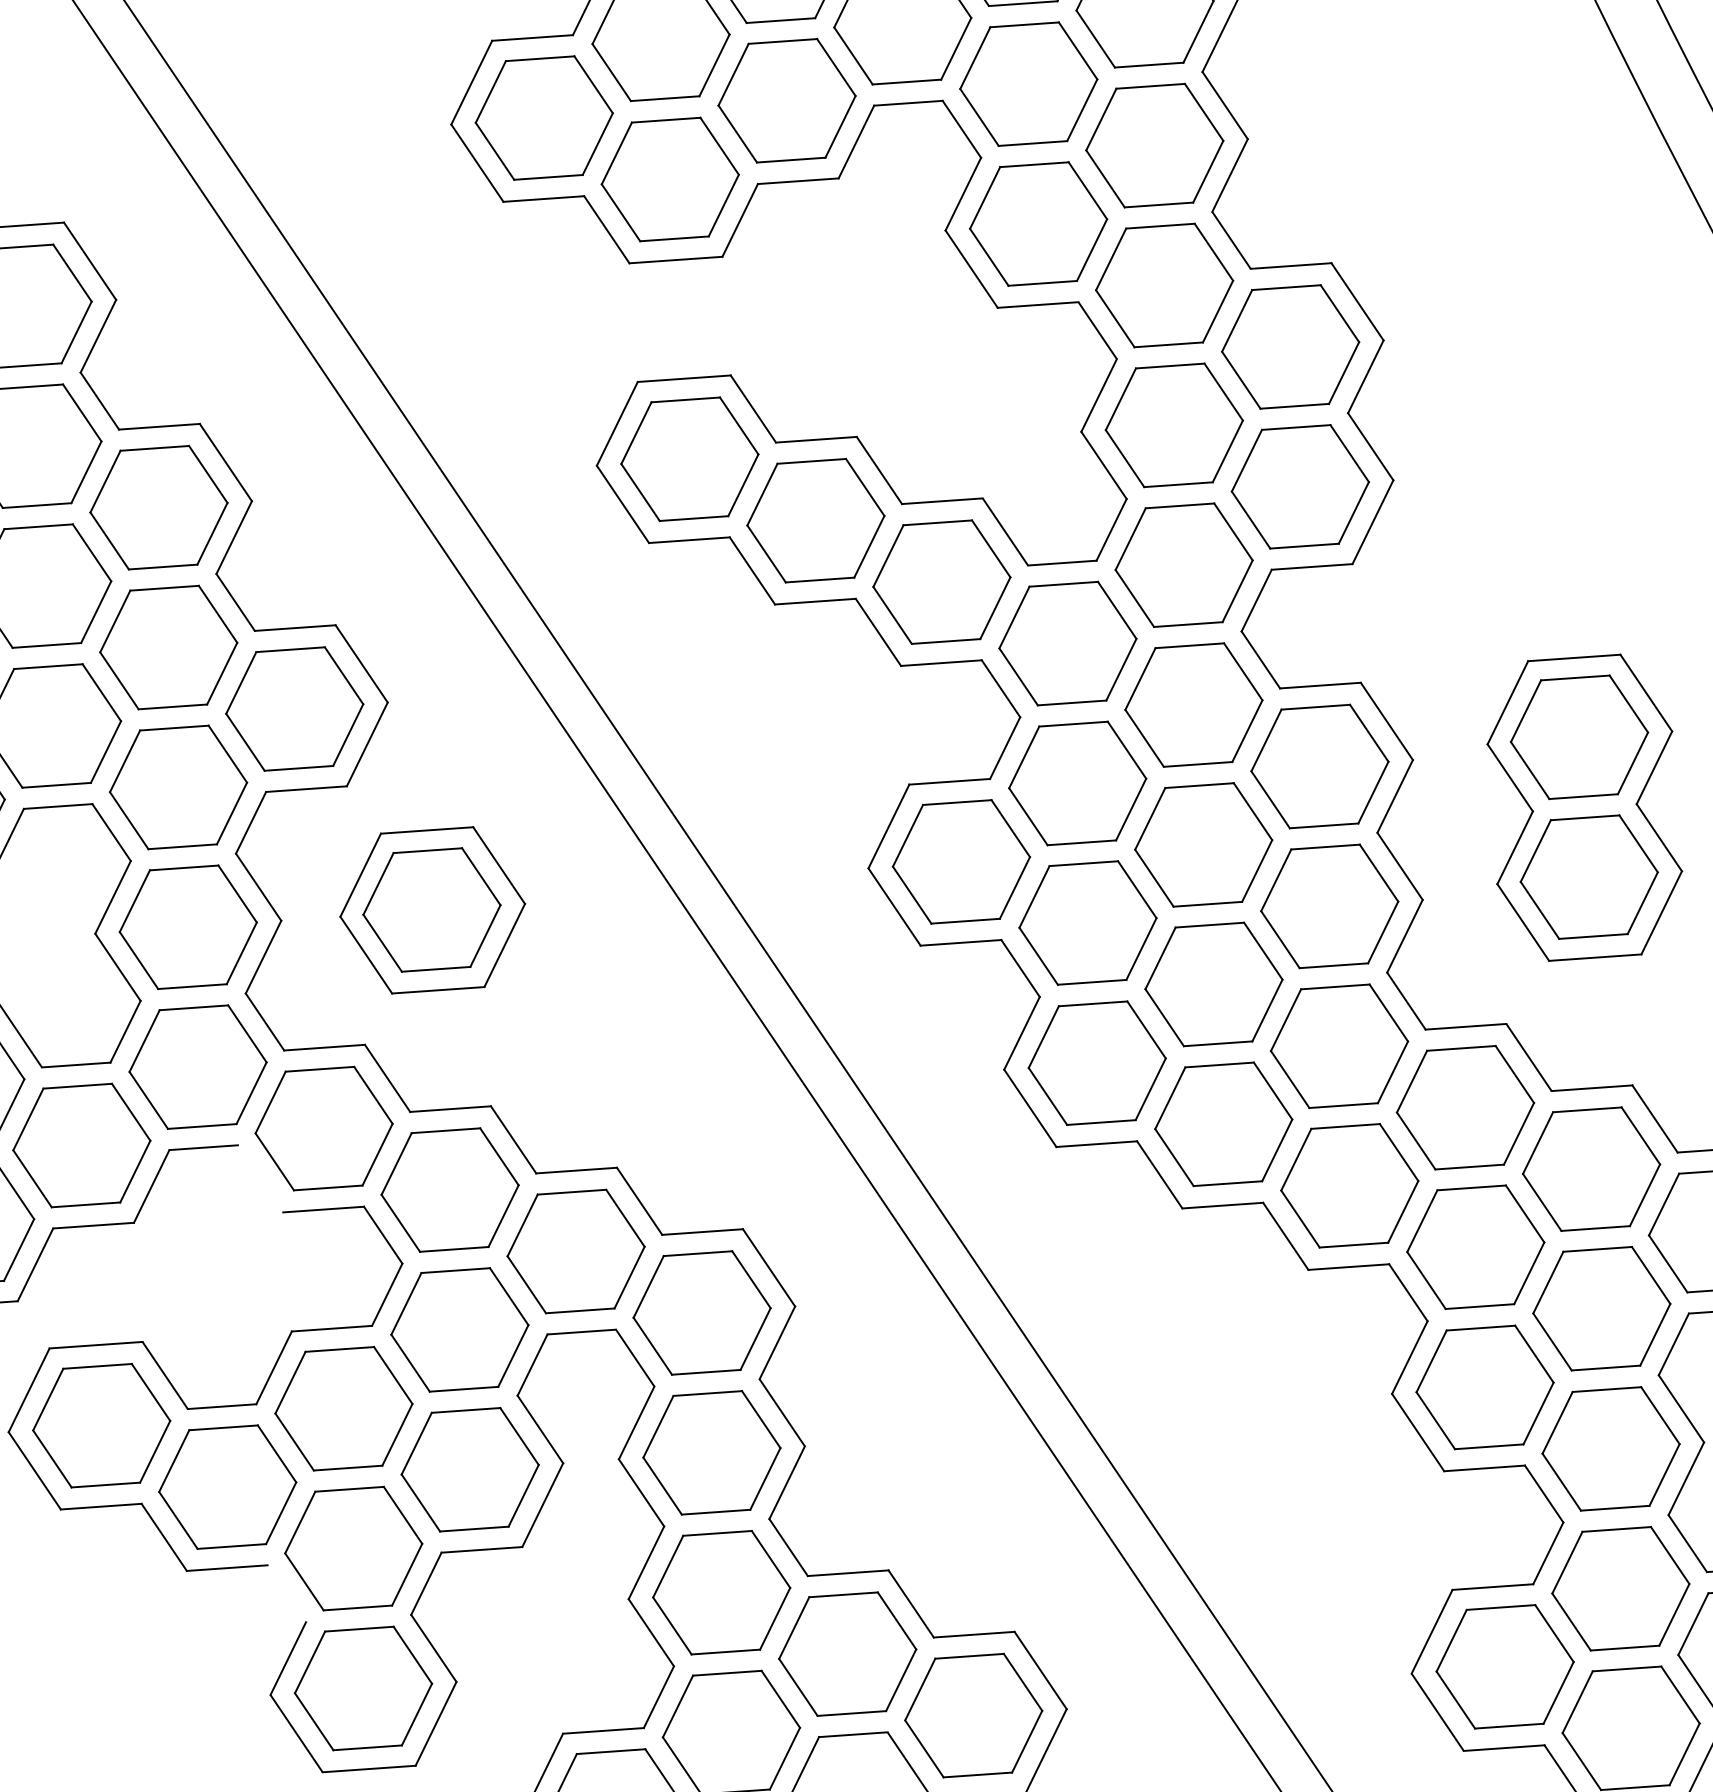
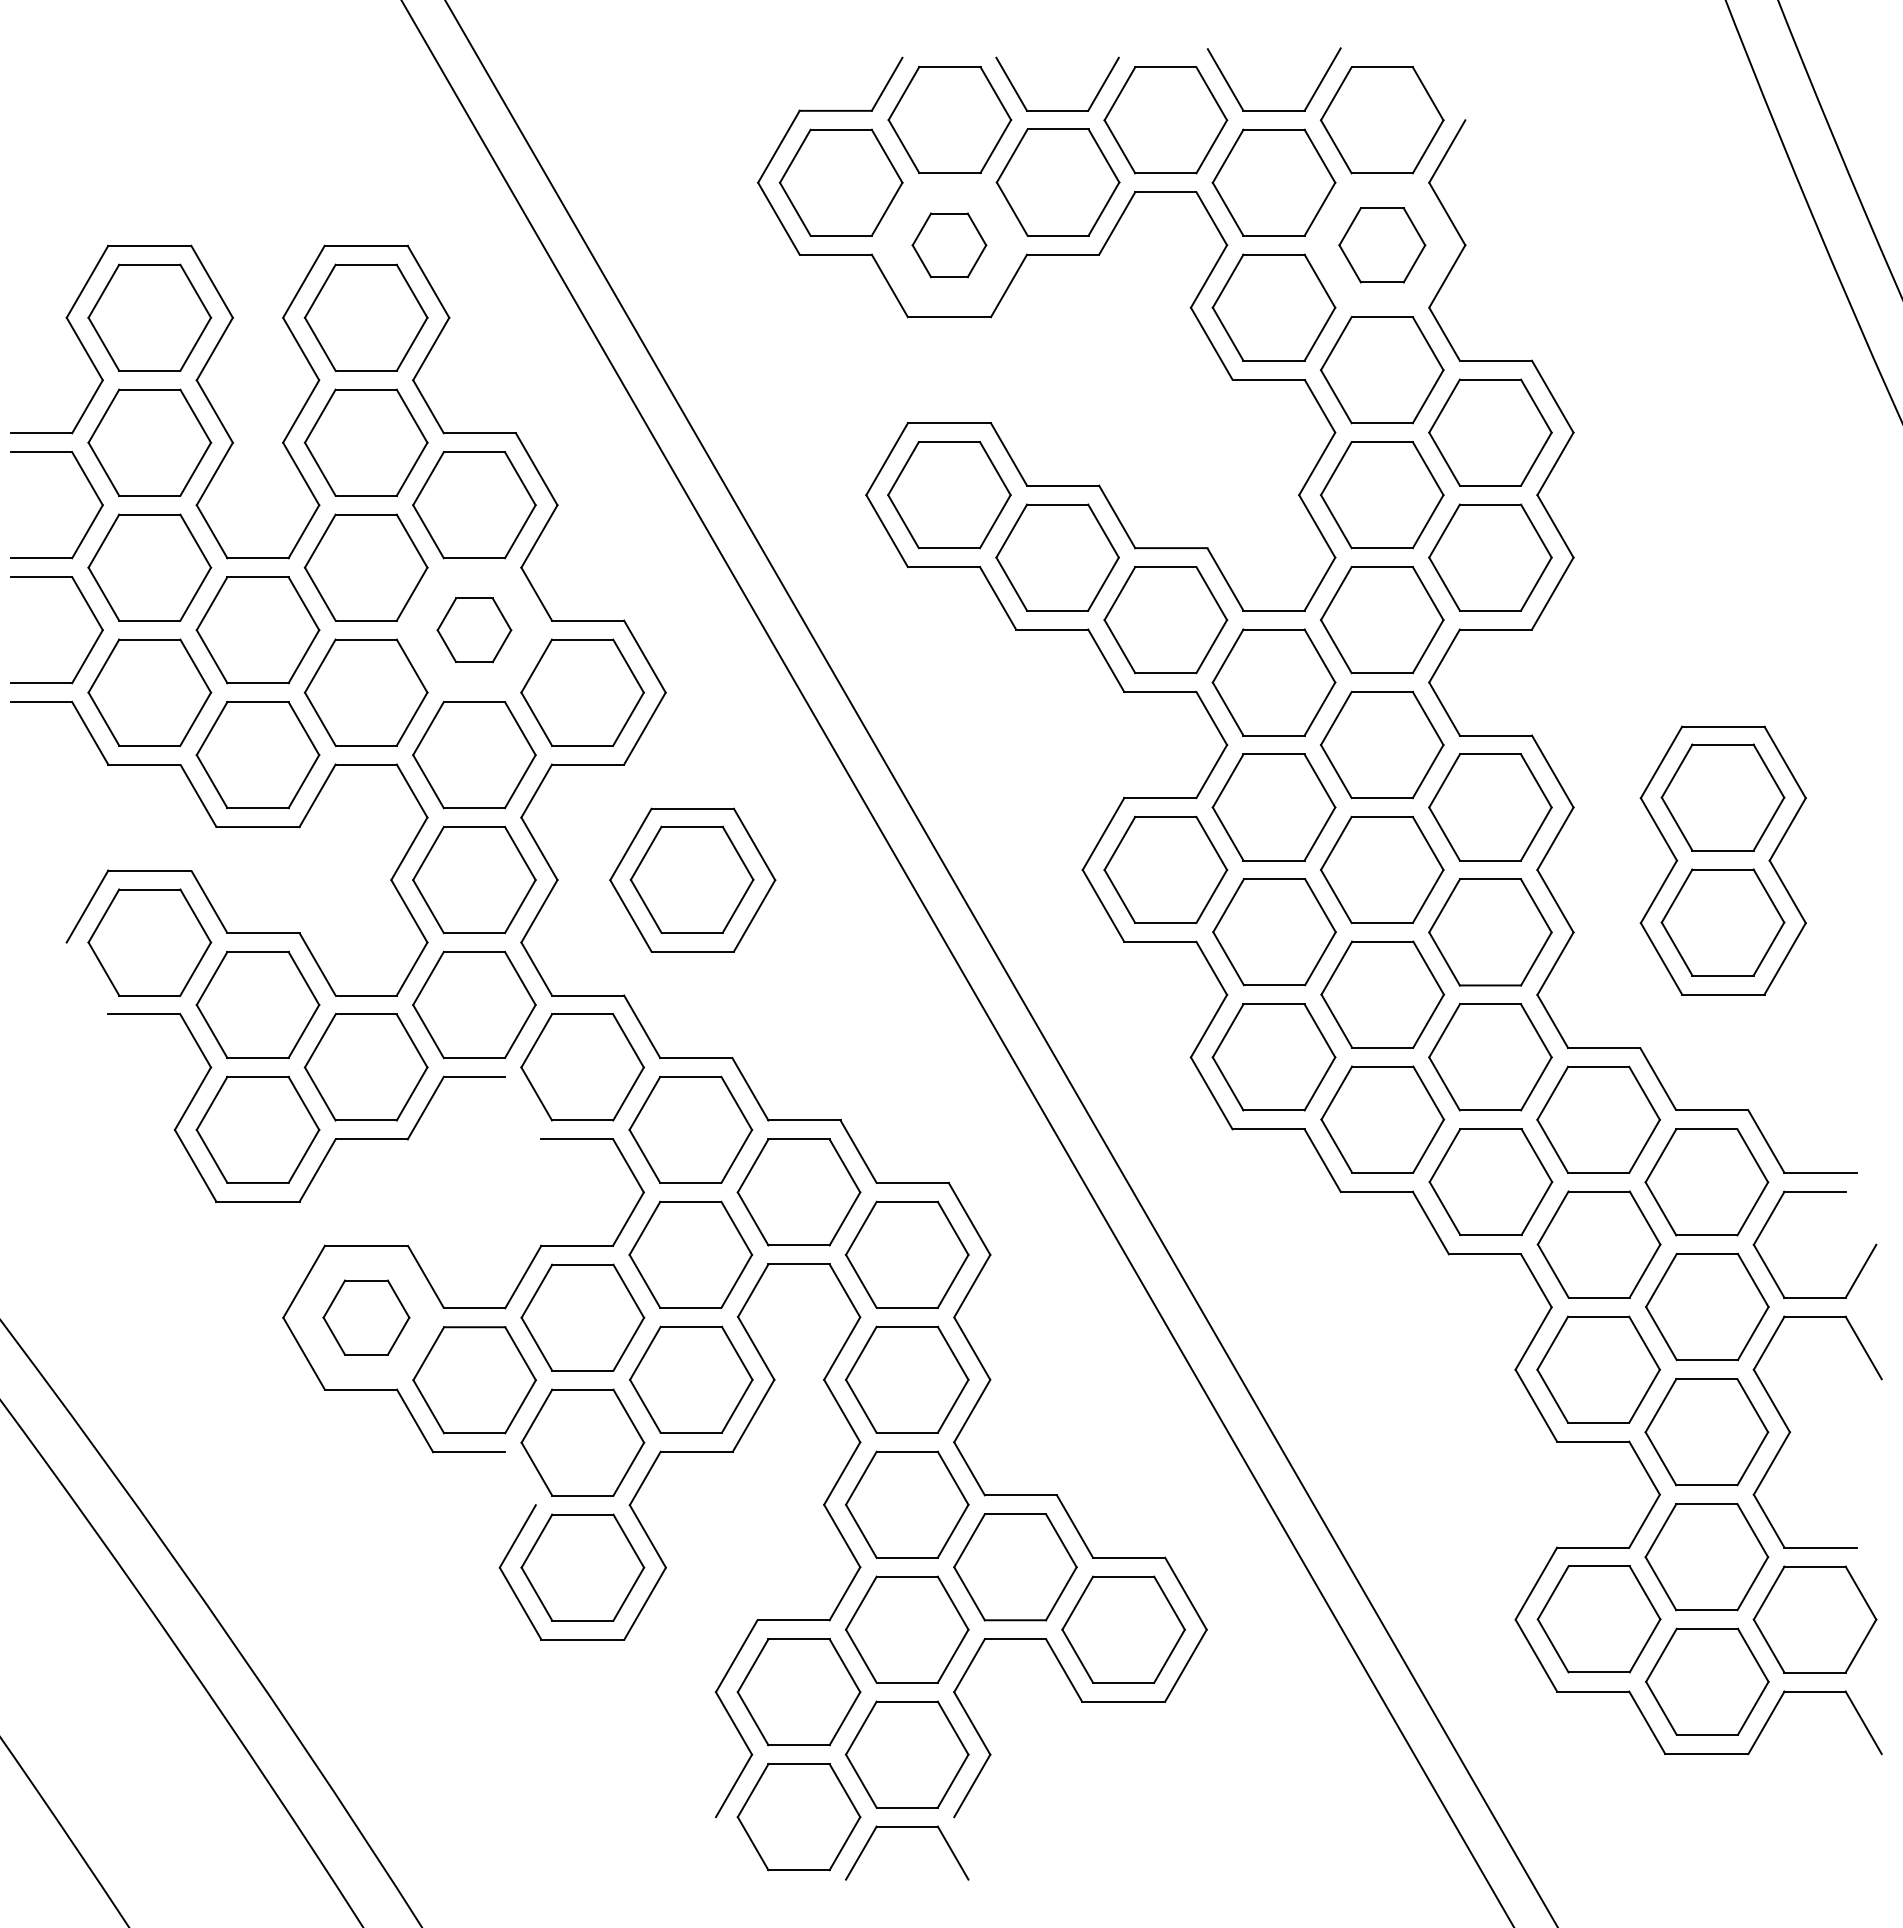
part: (1155, 145) -> (1382, 245), size x0.7
part: (670, 179) -> (949, 245), size x0.6
part: (168, 647) -> (474, 630), size x0.6
part: (101, 1425) -> (366, 1317), size x0.7

